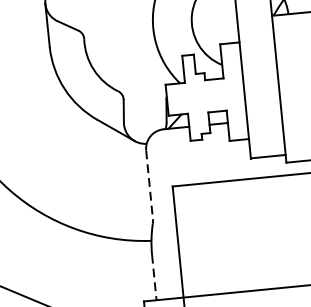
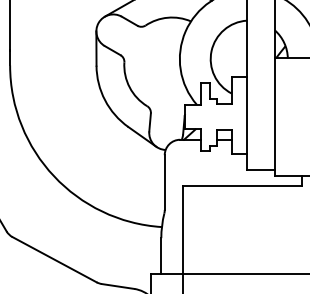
line: (149, 185) -> (164, 183), dashed -> solid
line: (154, 277) -> (161, 256), dashed -> solid

